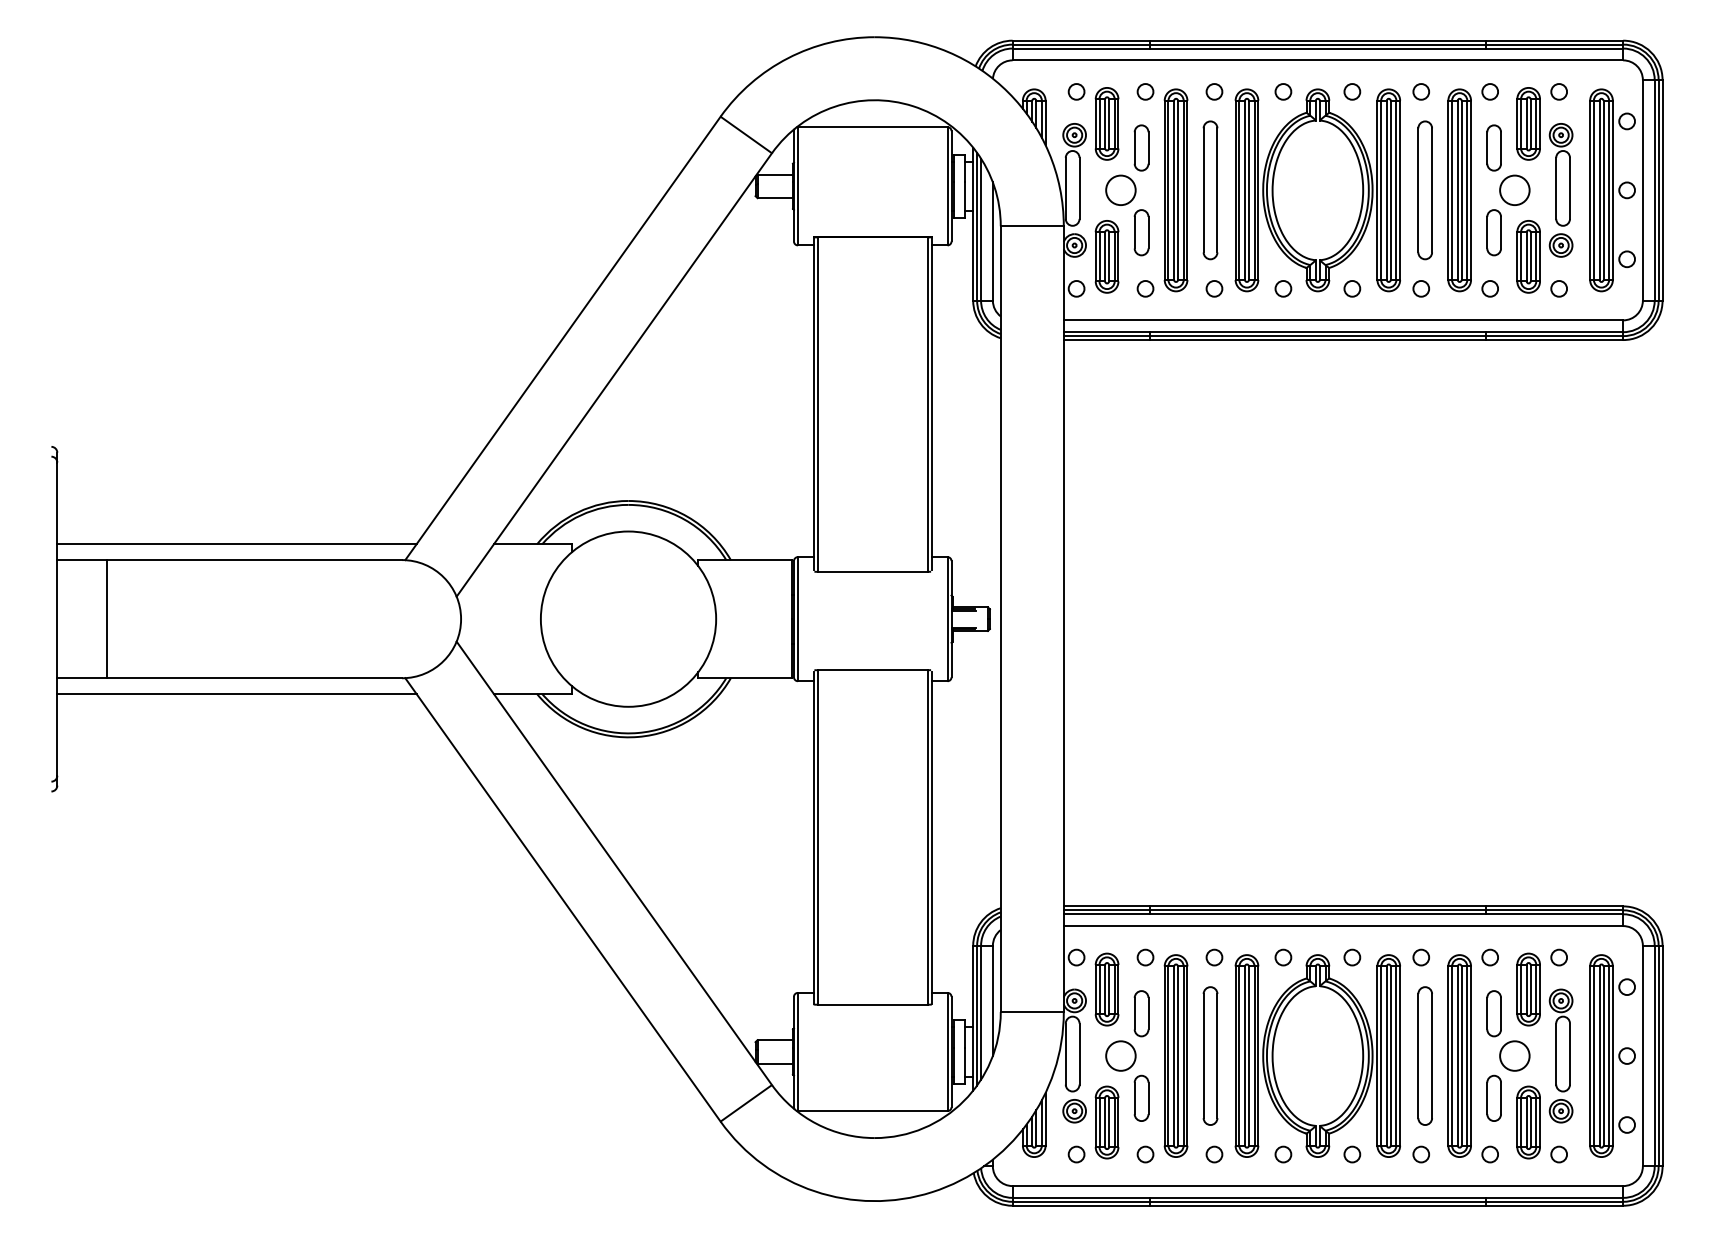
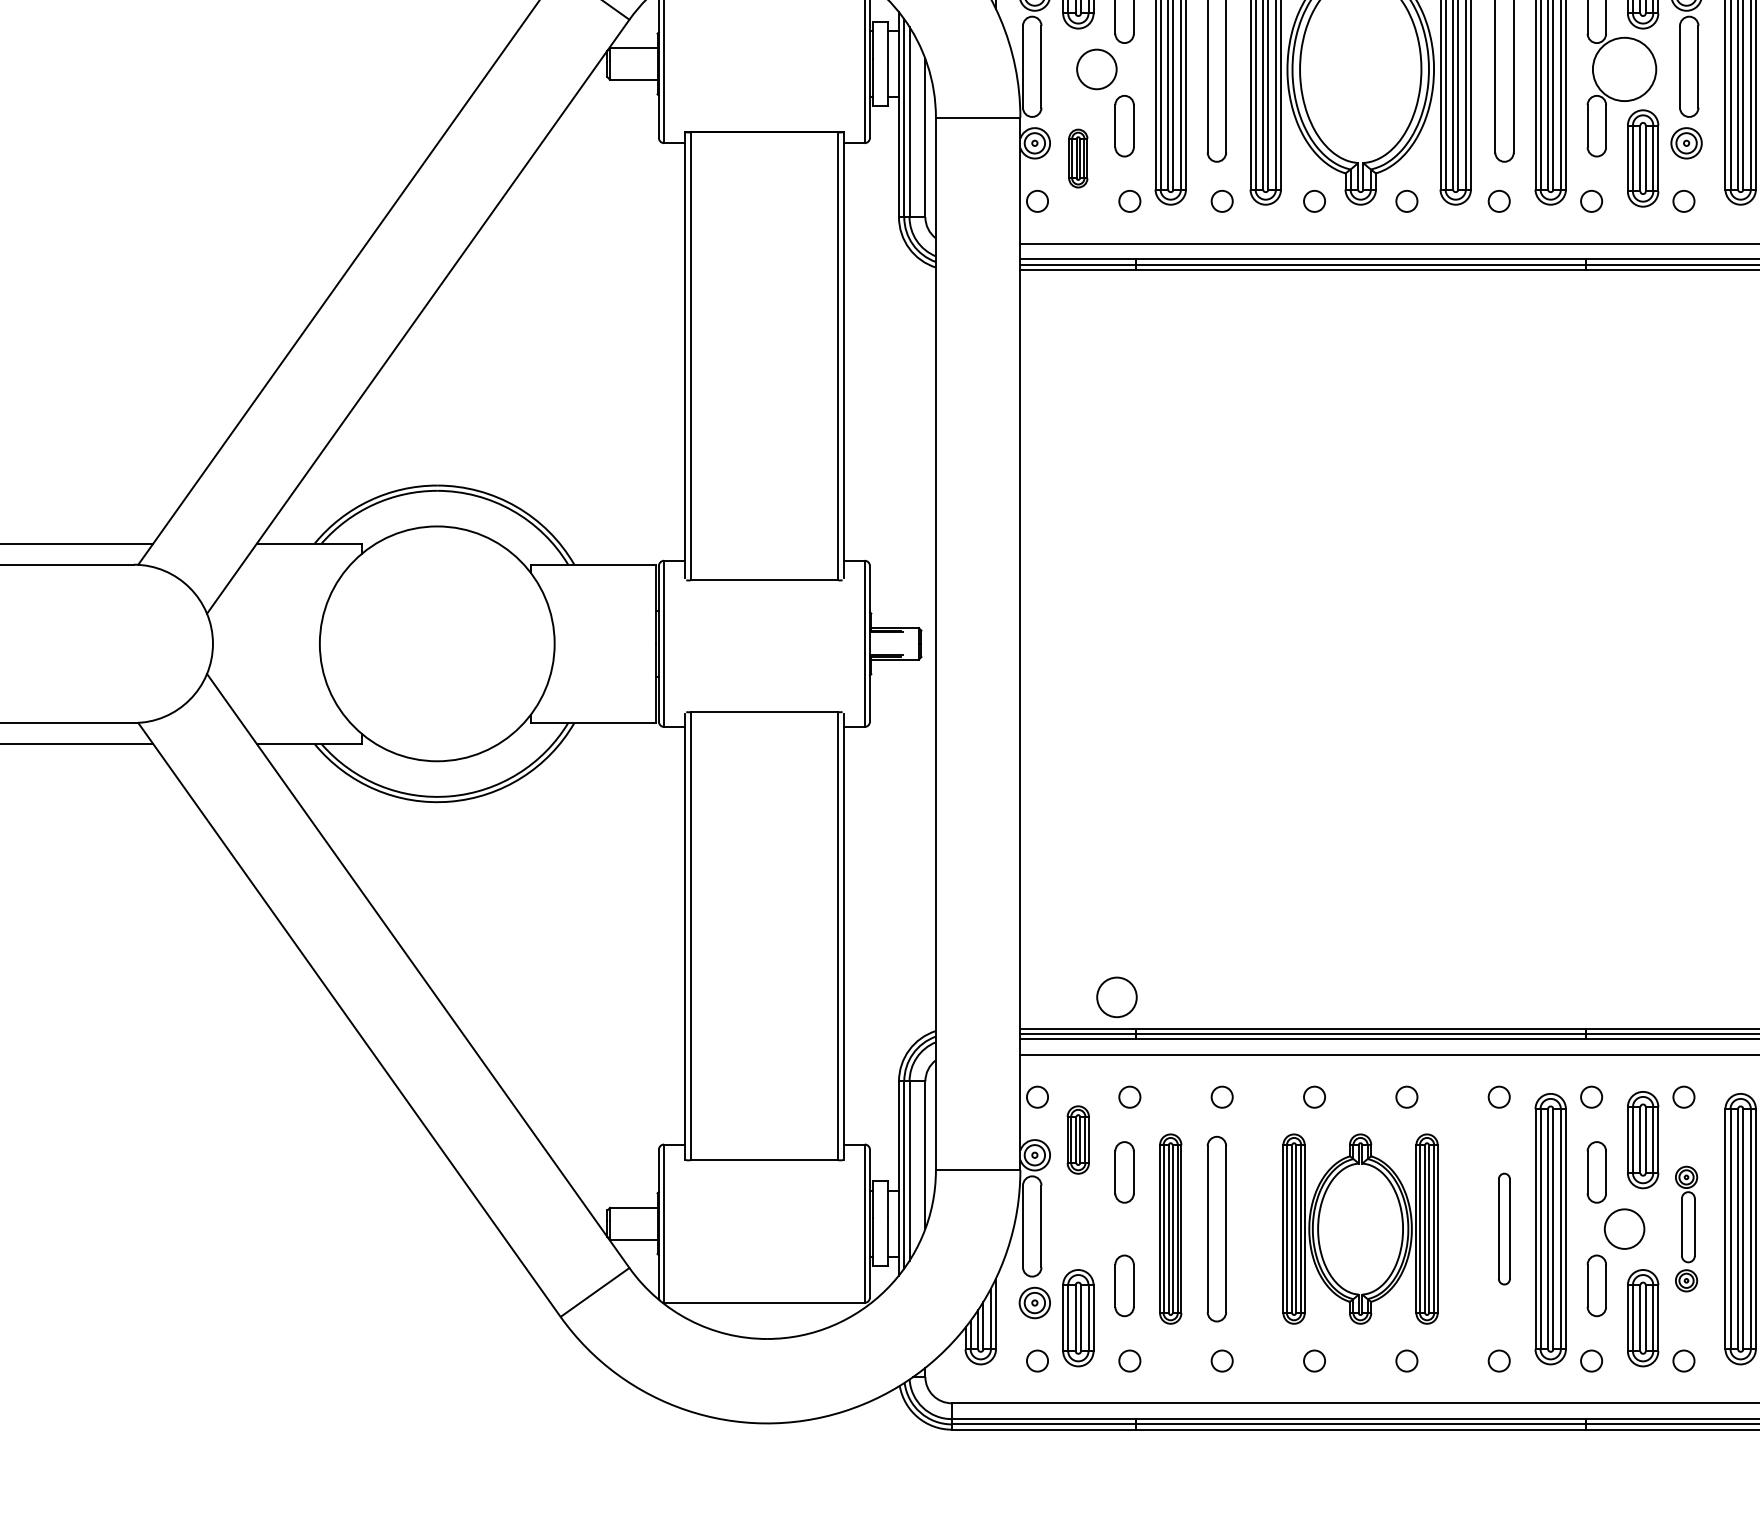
circle: (1514, 190) -> (1624, 69), size x1.6
part: (1106, 256) -> (1077, 158), size x0.6
part: (1106, 989) -> (1077, 1139), size x0.7
circle: (1120, 1055) -> (1116, 996), moved
part: (1175, 1055) -> (1169, 1228), size x0.7
part: (1317, 1055) -> (1360, 1228), size x0.7
part: (1424, 1055) -> (1503, 1228), size x0.6
part: (1560, 1055) -> (1685, 1228), size x0.7

